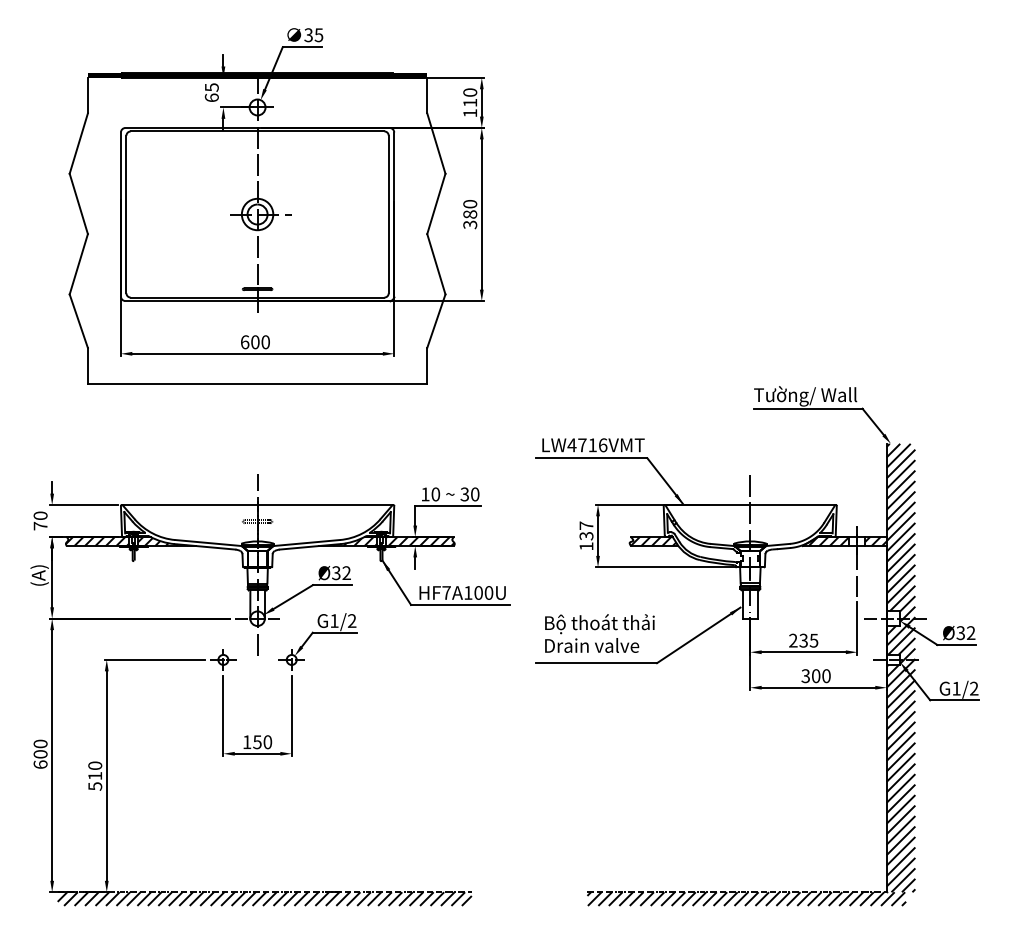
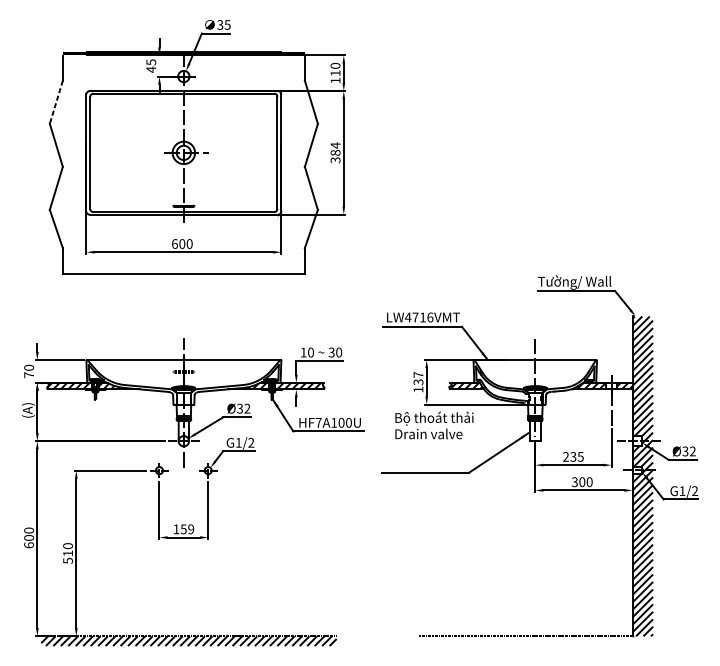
text: (211, 97) -> (151, 69), 65 -> 45
line: (78, 143) -> (56, 102), solid -> dashed
text: (470, 203) -> (335, 145), 380 -> 384
text: (599, 633) -> (434, 425), moved
text: (267, 742) -> (190, 529), 150 -> 159
hatch: (746, 898) -> (532, 640), removed

